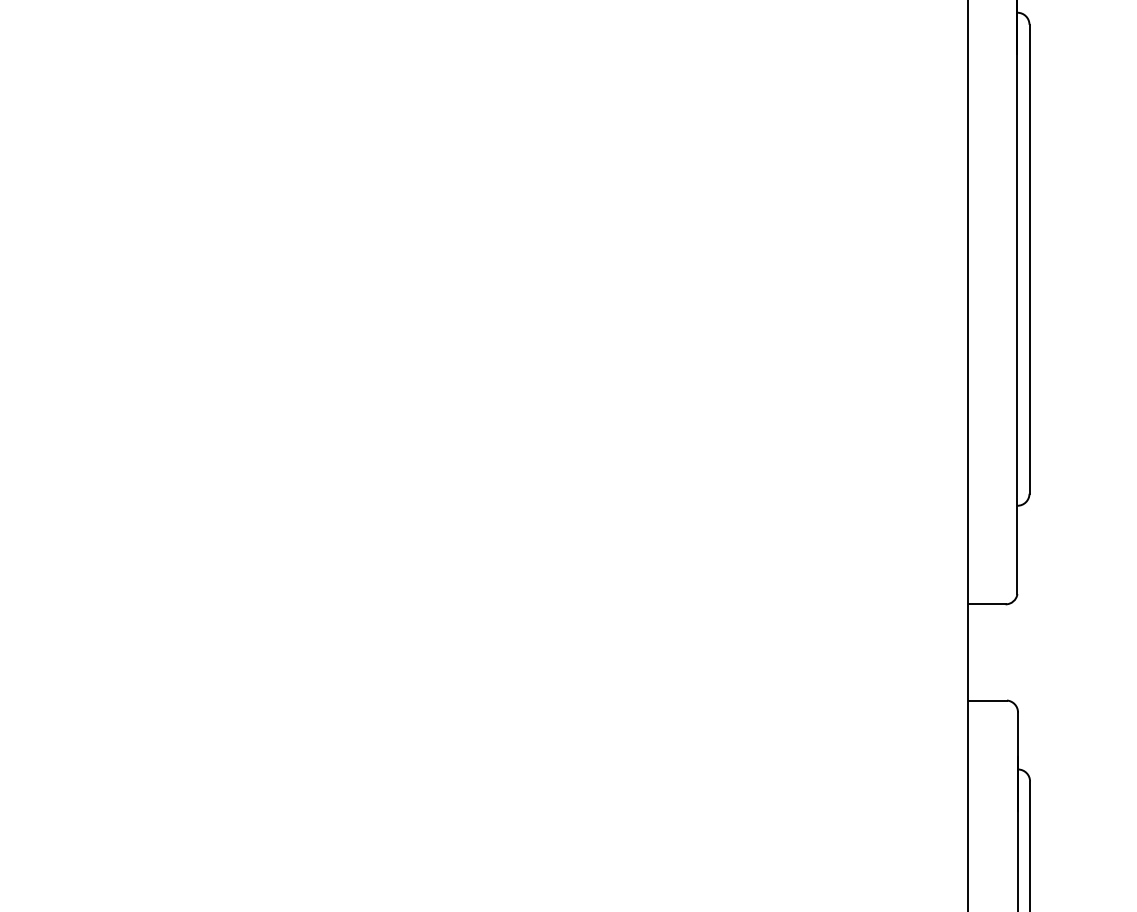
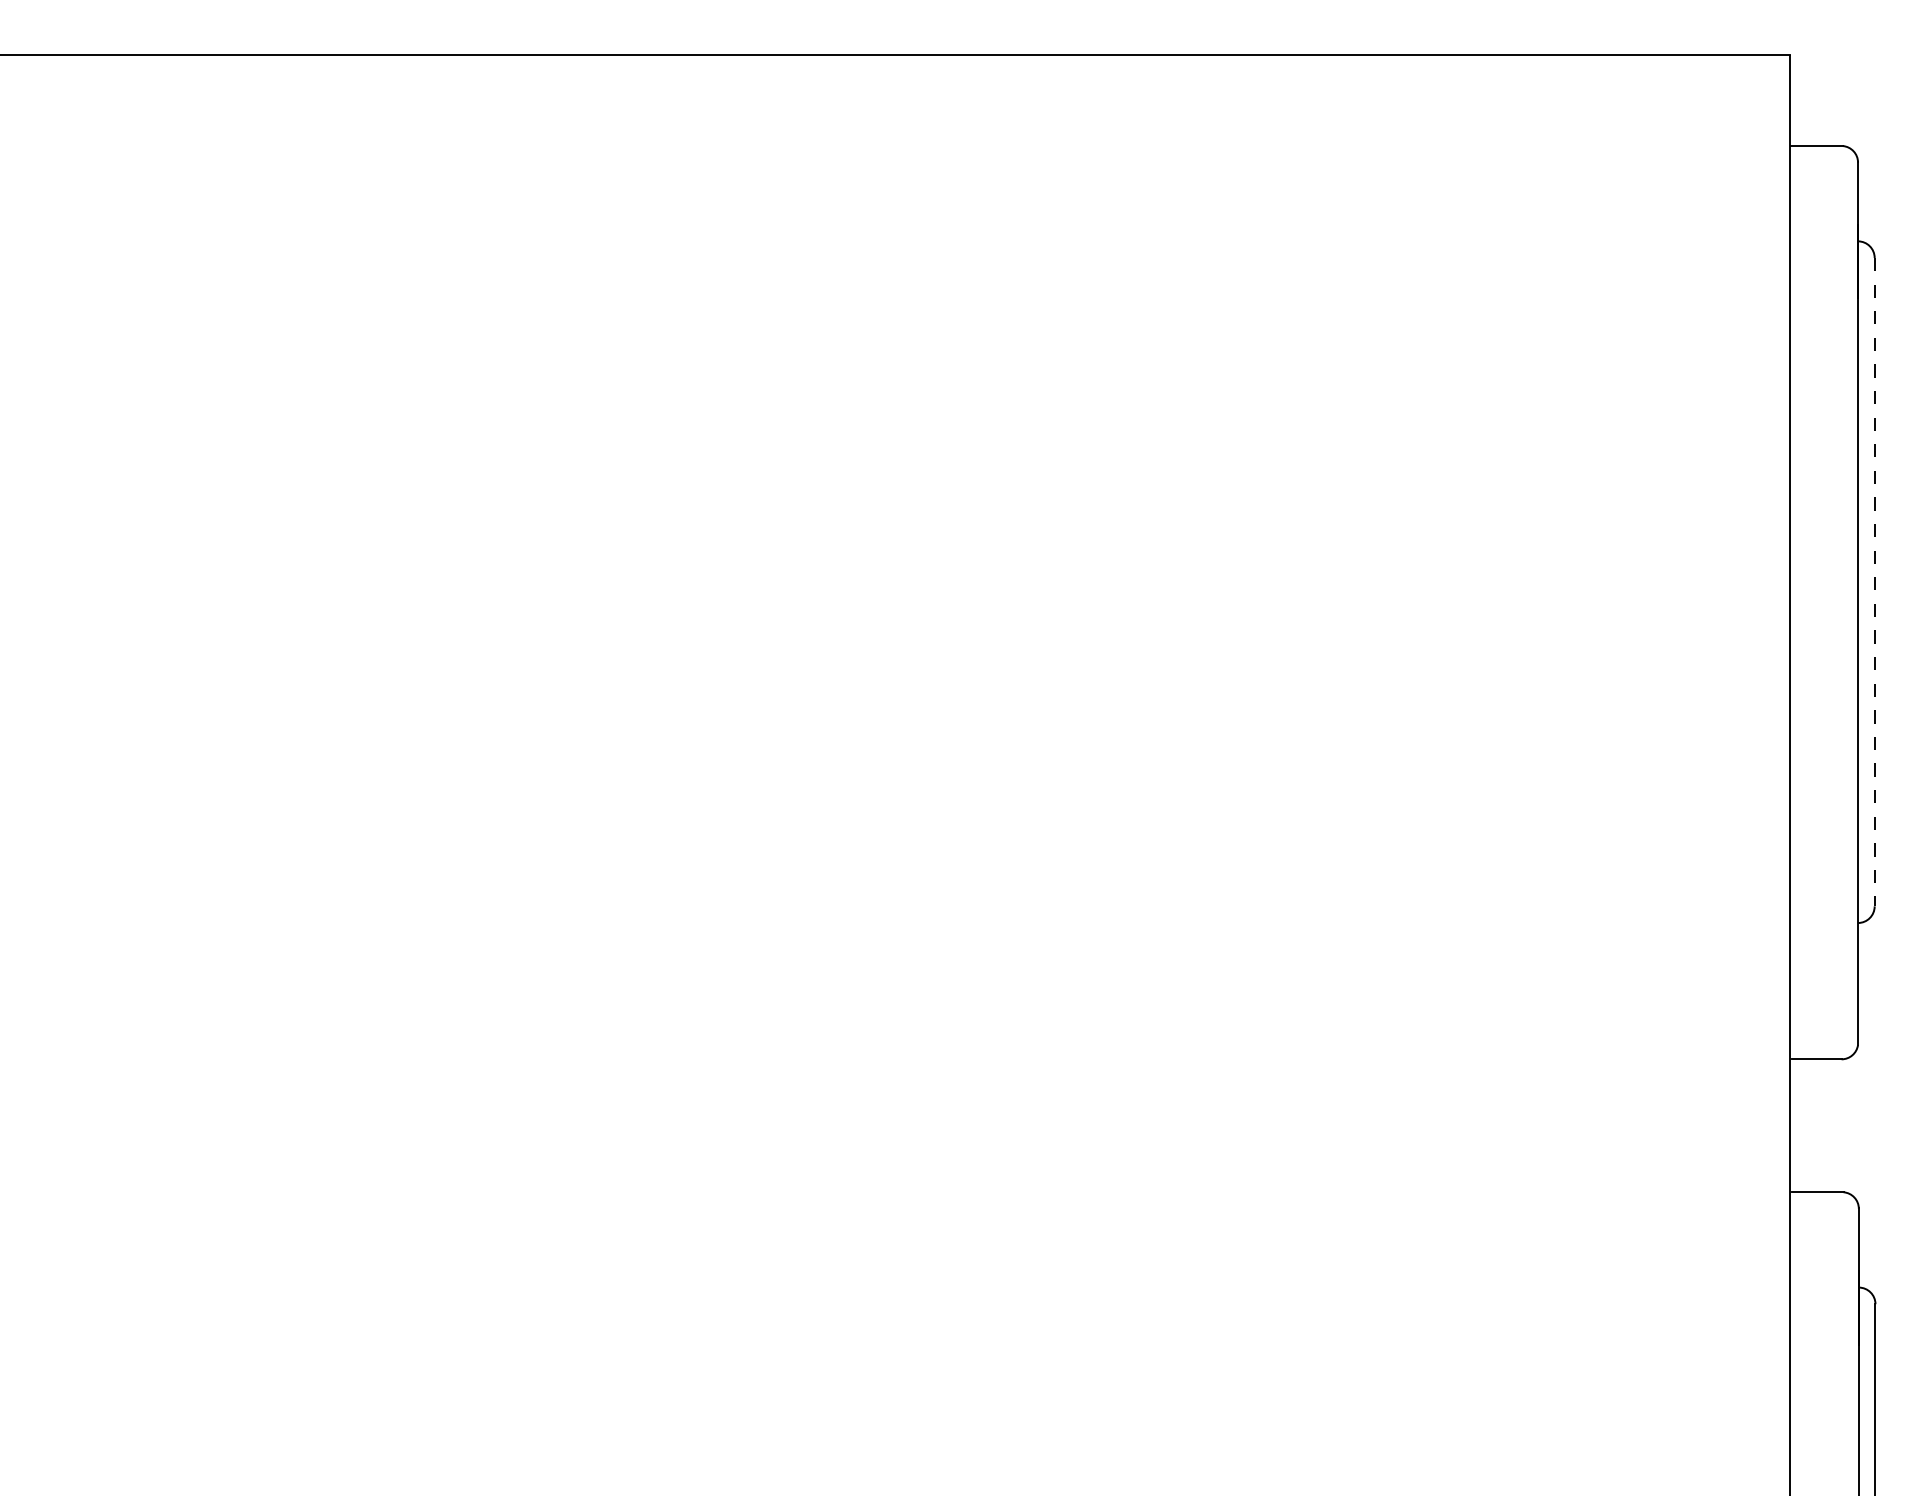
line: (1029, 259) -> (1874, 582), solid -> dashed

